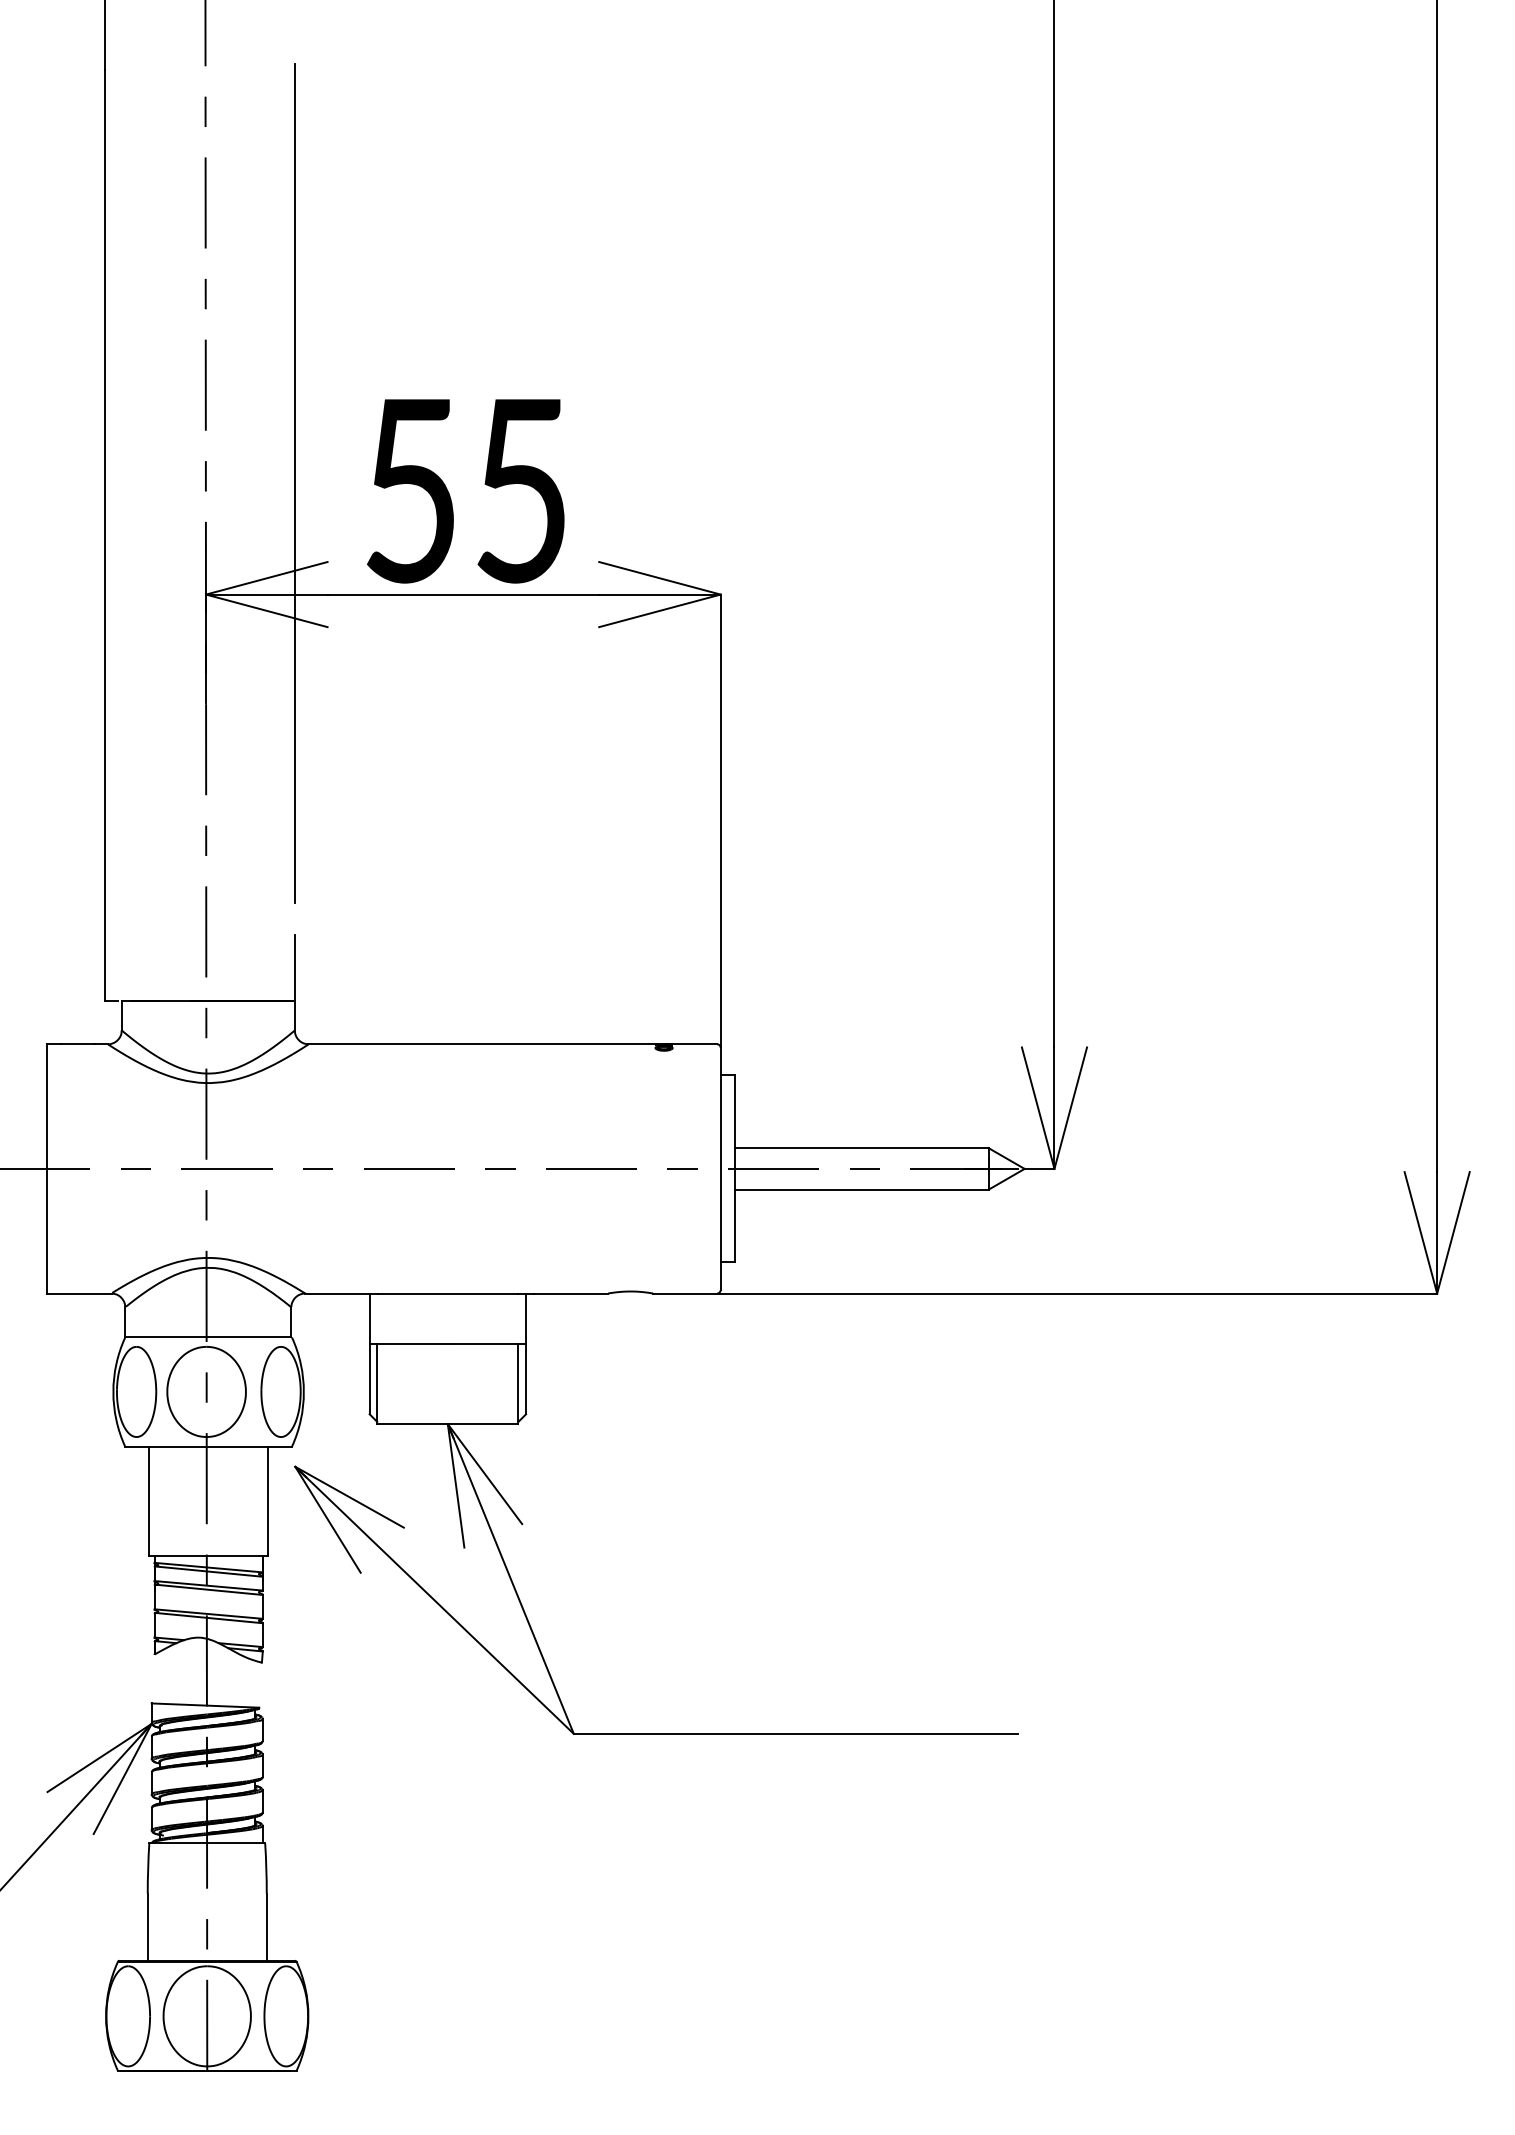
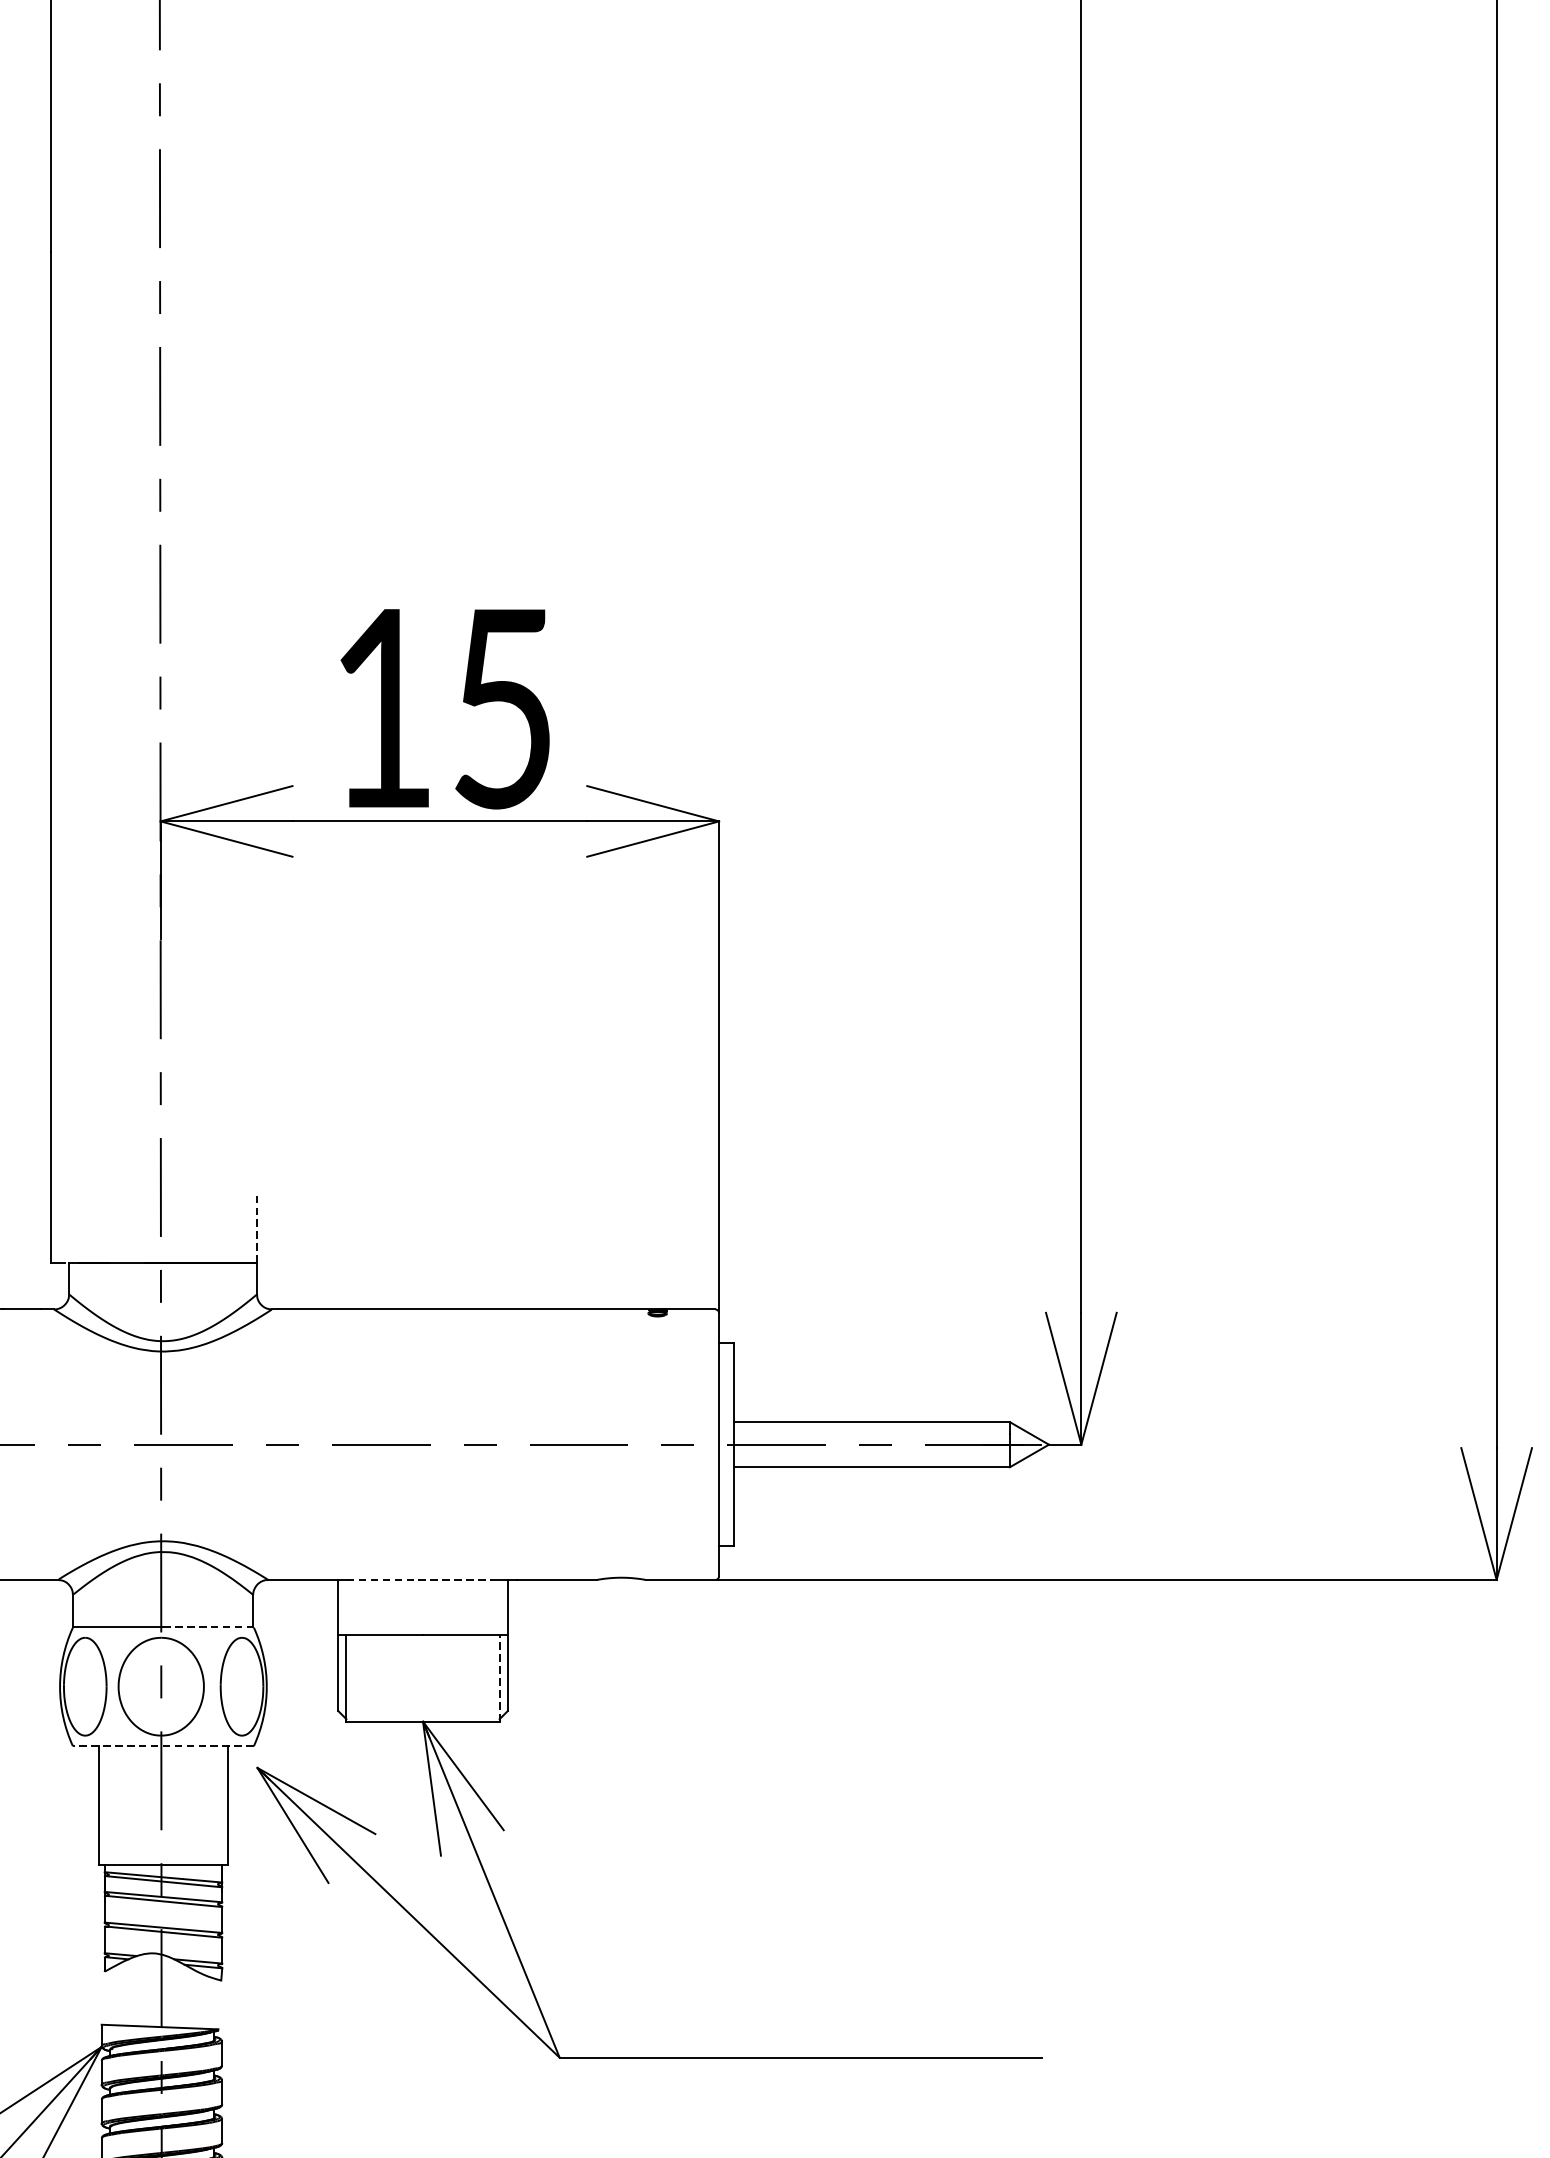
line: (294, 483) -> (256, 700), removed
text: (410, 491) -> (382, 709), 55 -> 15
line: (294, 967) -> (256, 1226), solid -> dashed
line: (448, 1293) -> (423, 1579), solid -> dashed
line: (249, 1336) -> (207, 1626), solid -> dashed
line: (518, 1384) -> (499, 1678), solid -> dashed
line: (208, 1446) -> (163, 1745), solid -> dashed

